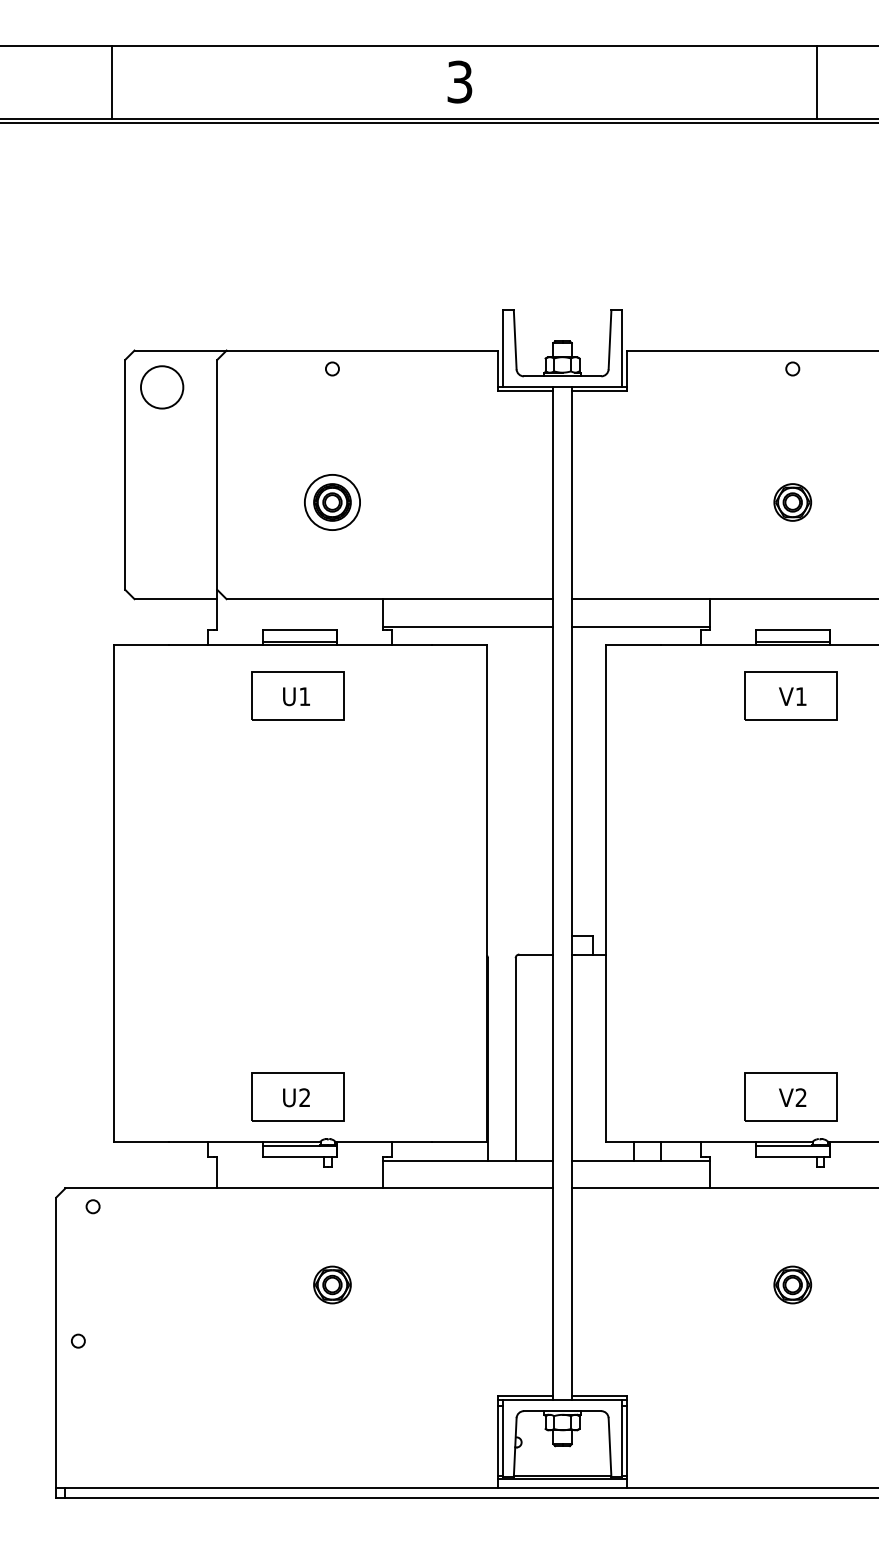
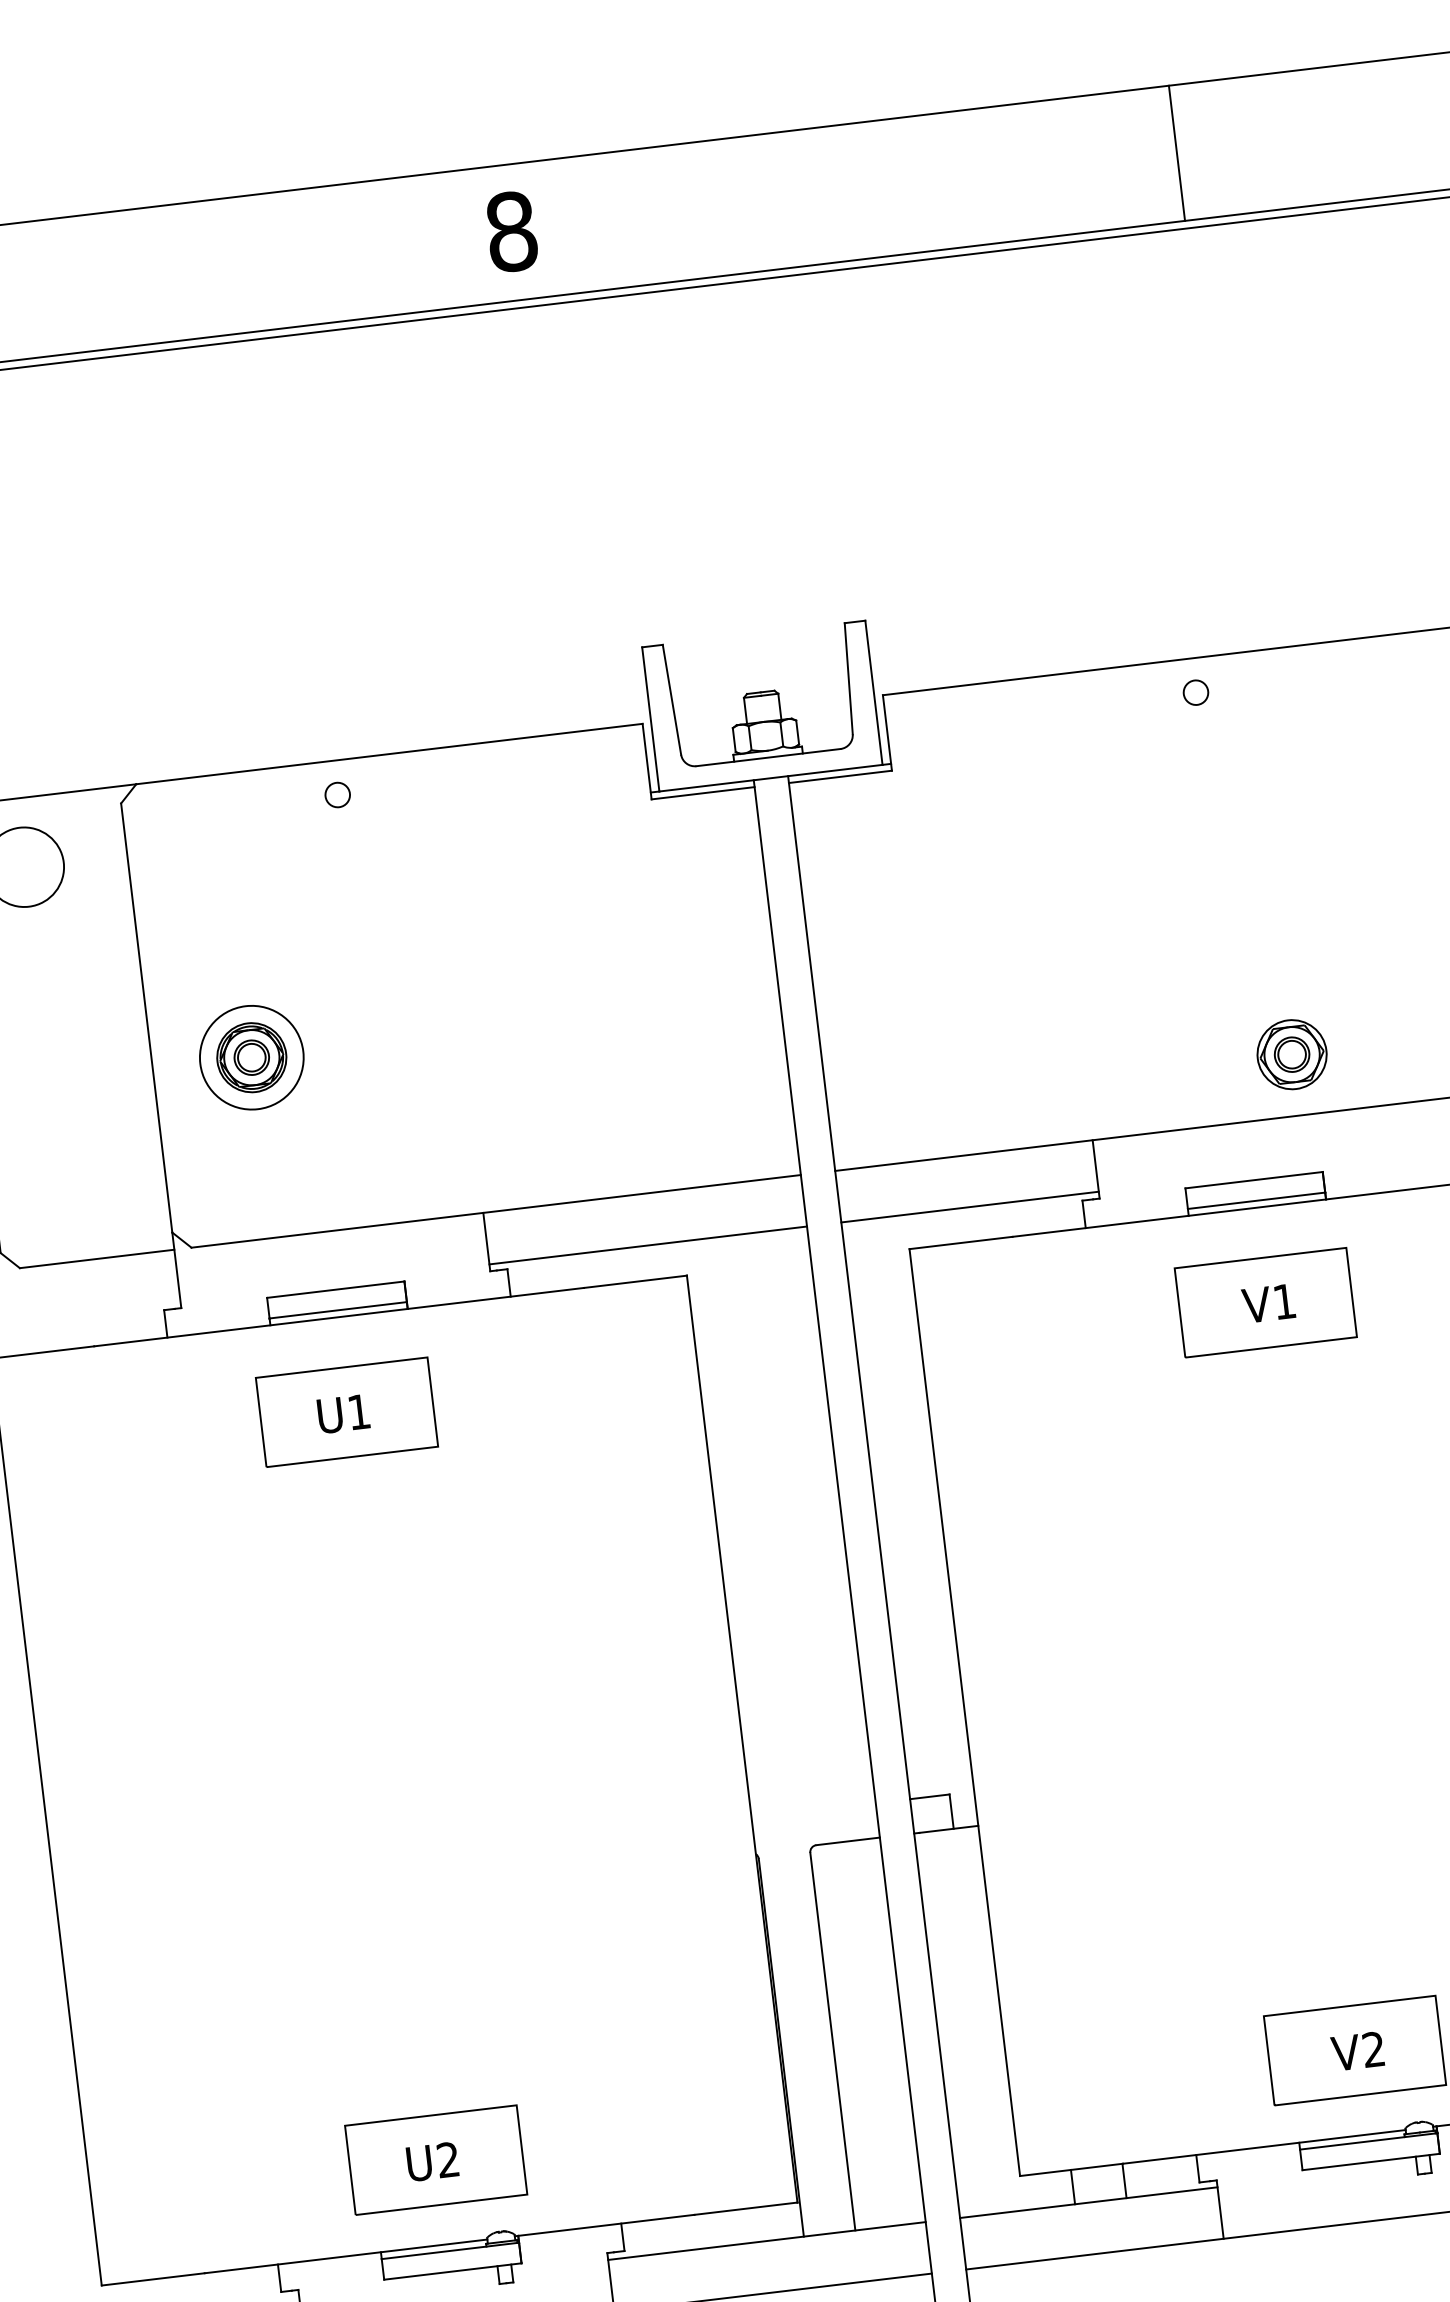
text: (459, 81) -> (510, 230), 3 -> 8
part: (332, 502) -> (251, 1057), moved
part: (792, 502) -> (1291, 1054), moved

